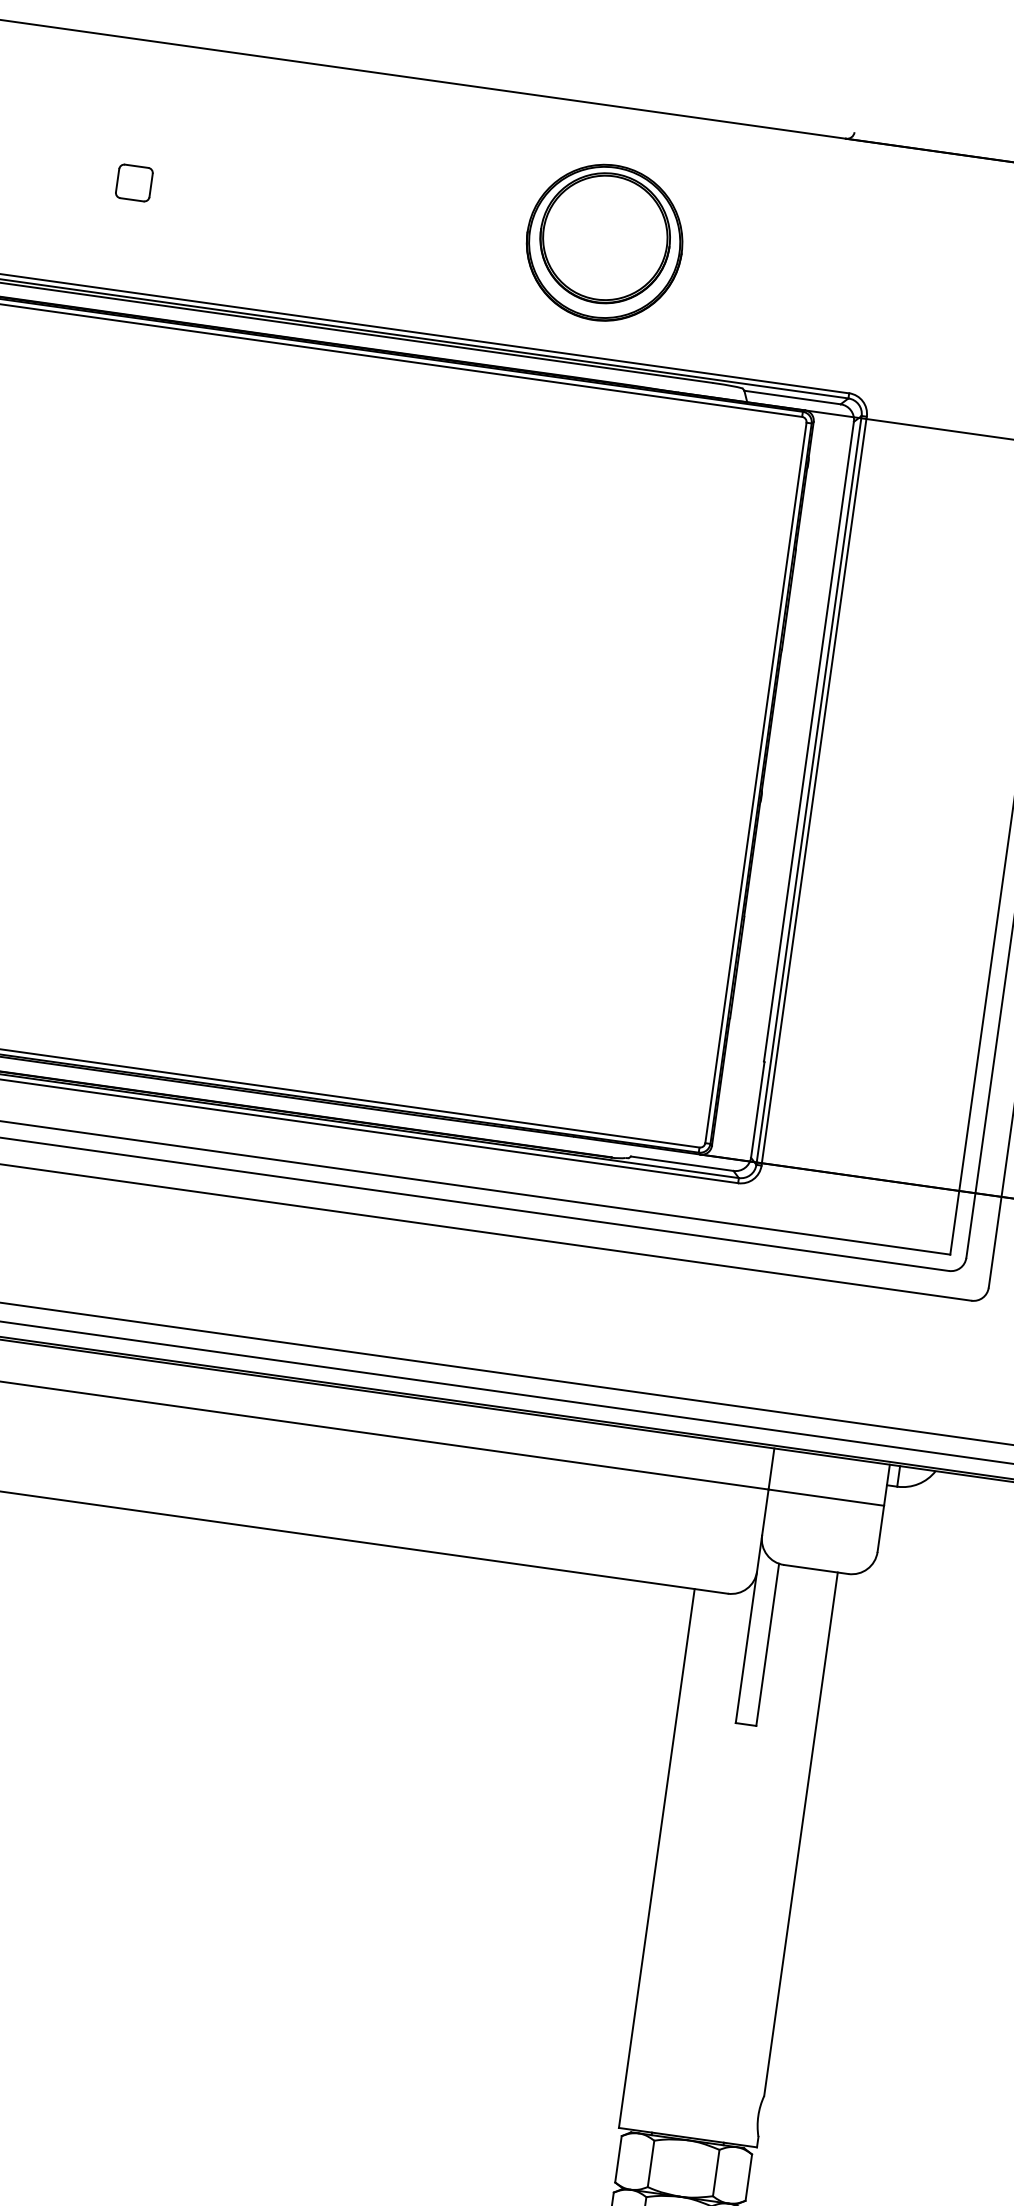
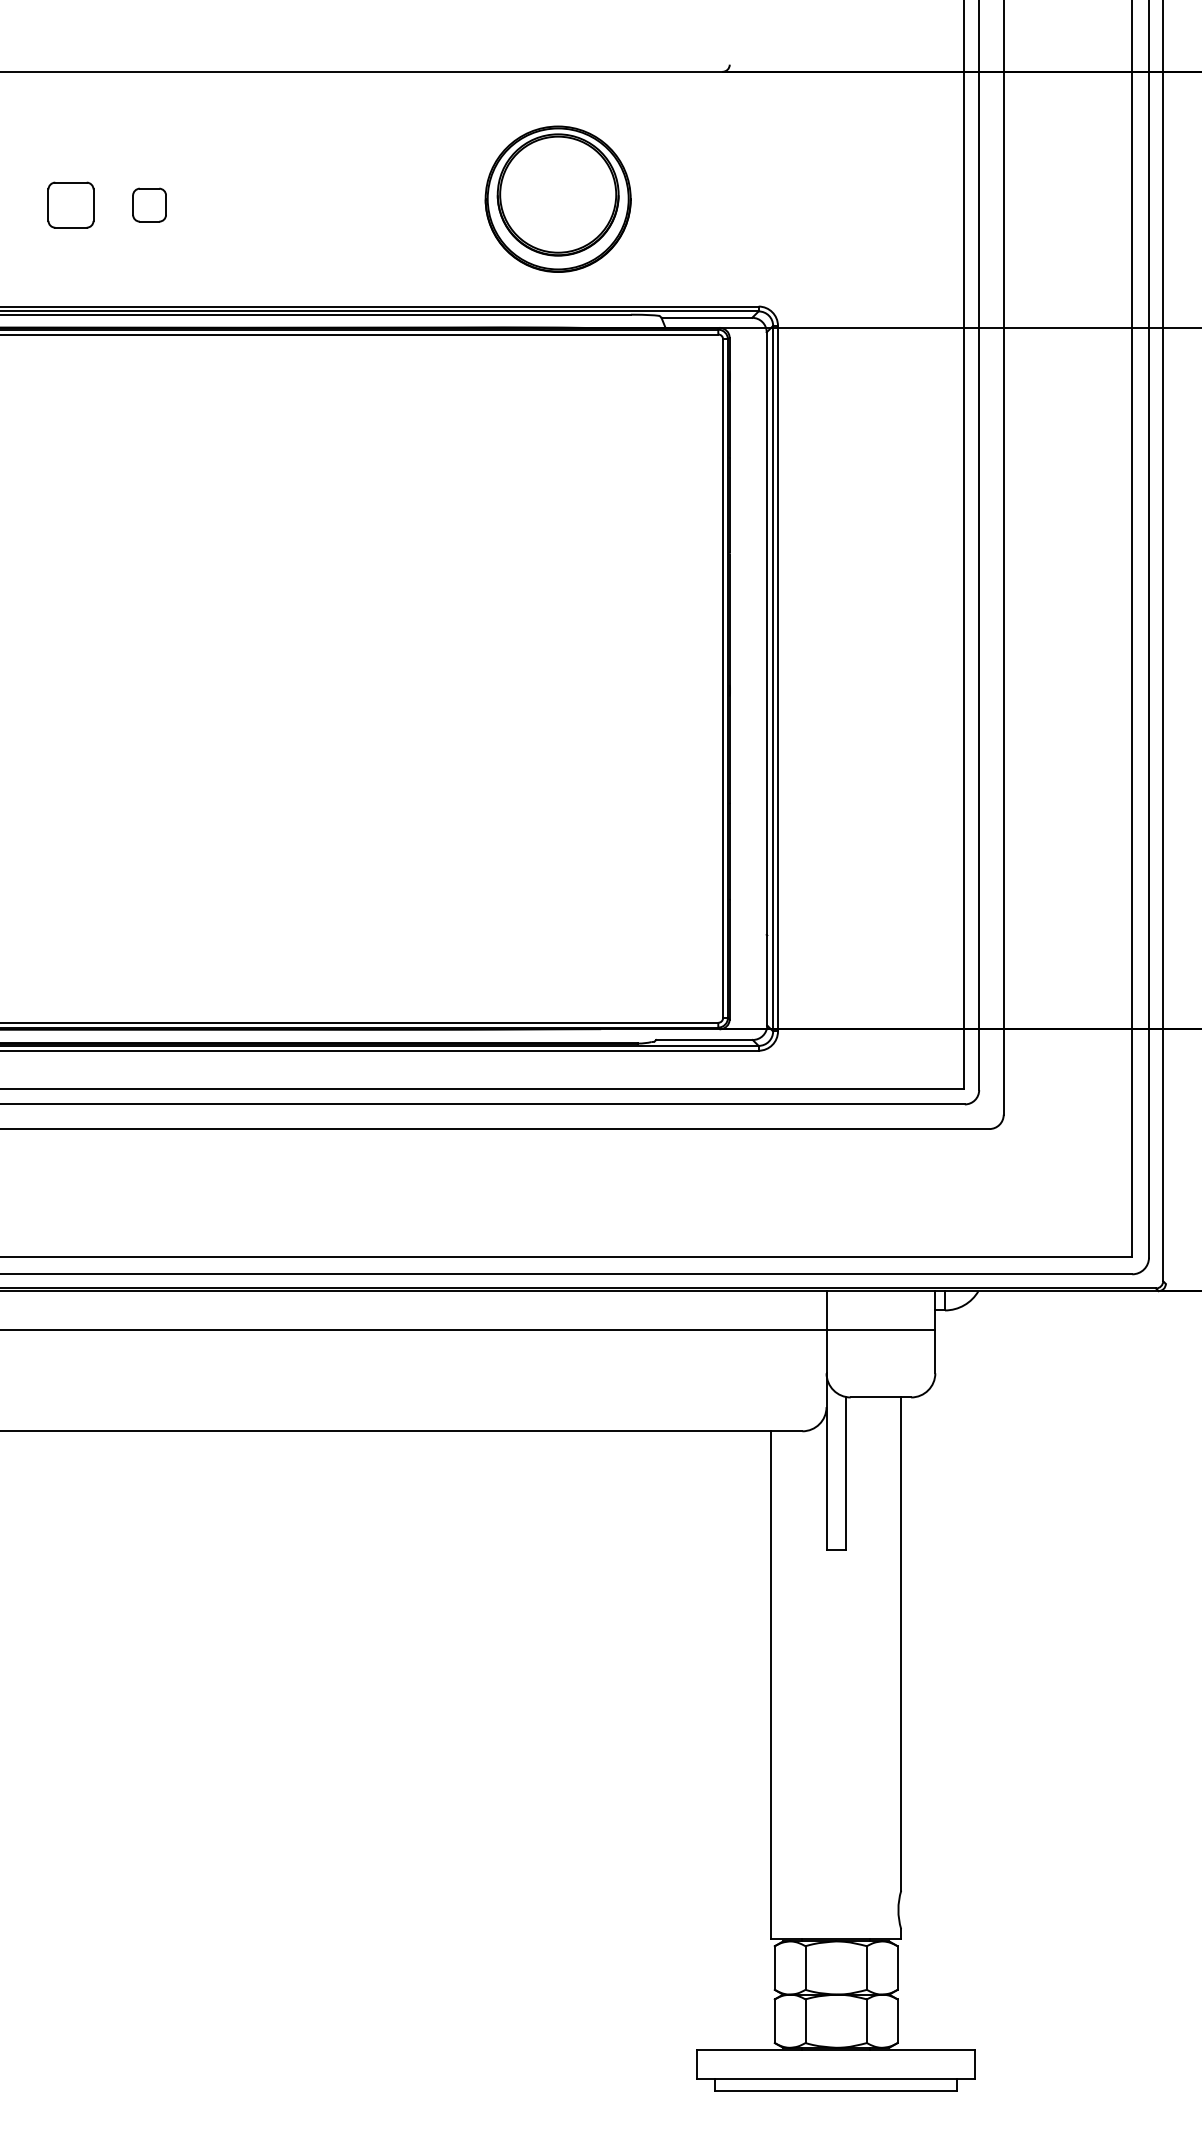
part: (133, 182) -> (70, 204), size x1.43
part: (217, 194) -> (149, 204), added
part: (604, 241) -> (557, 198), moved

